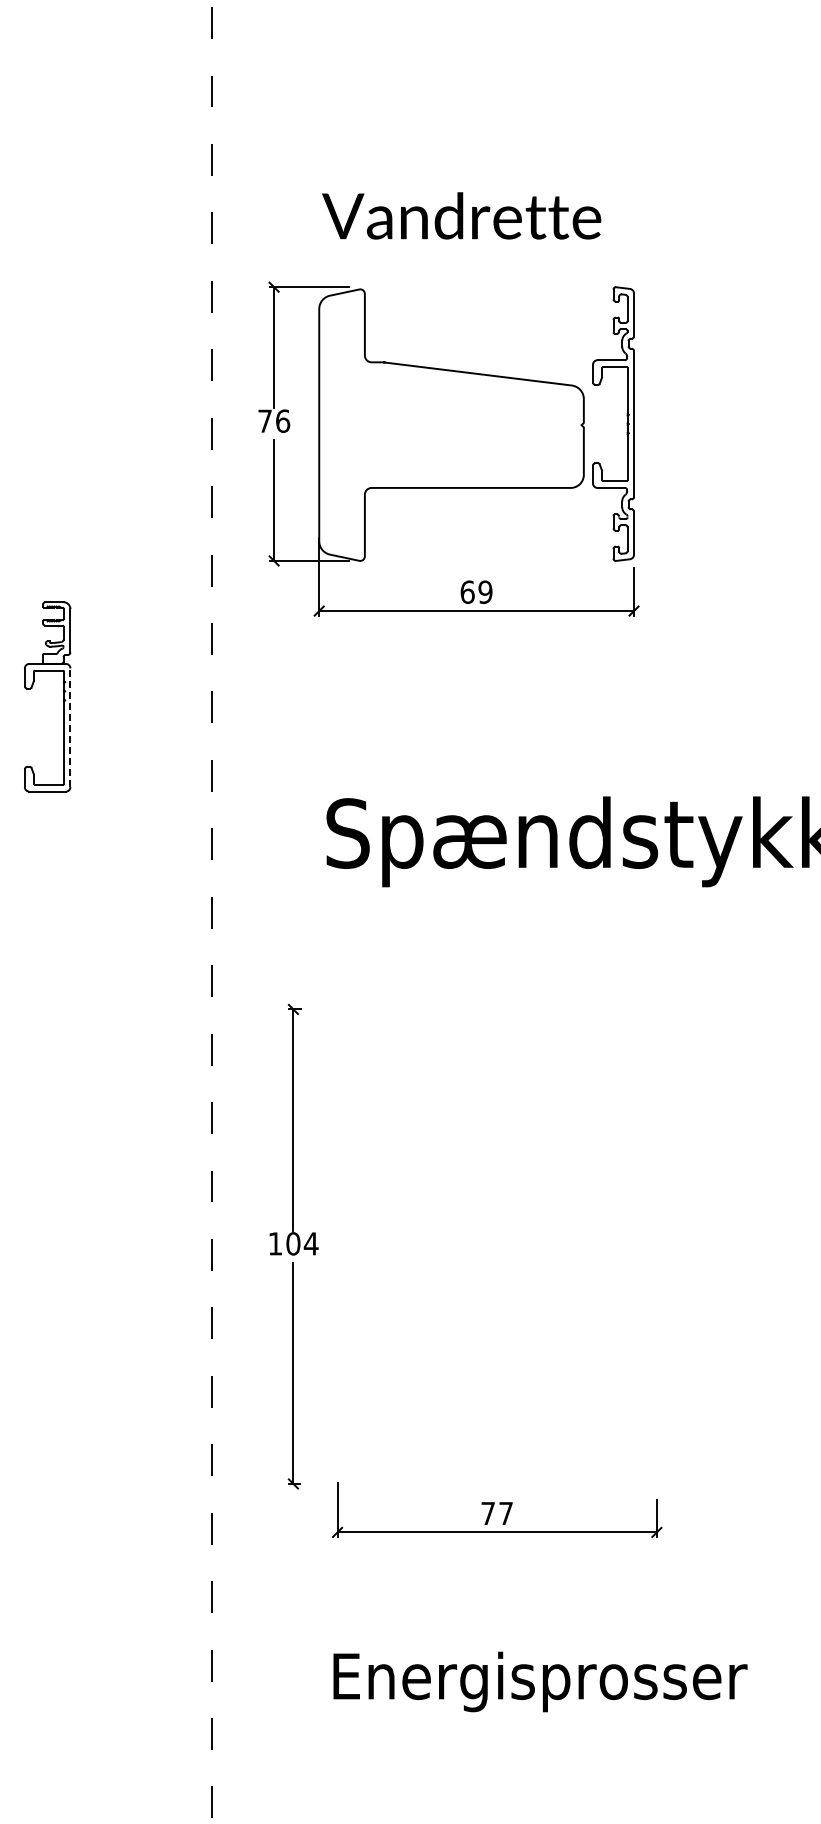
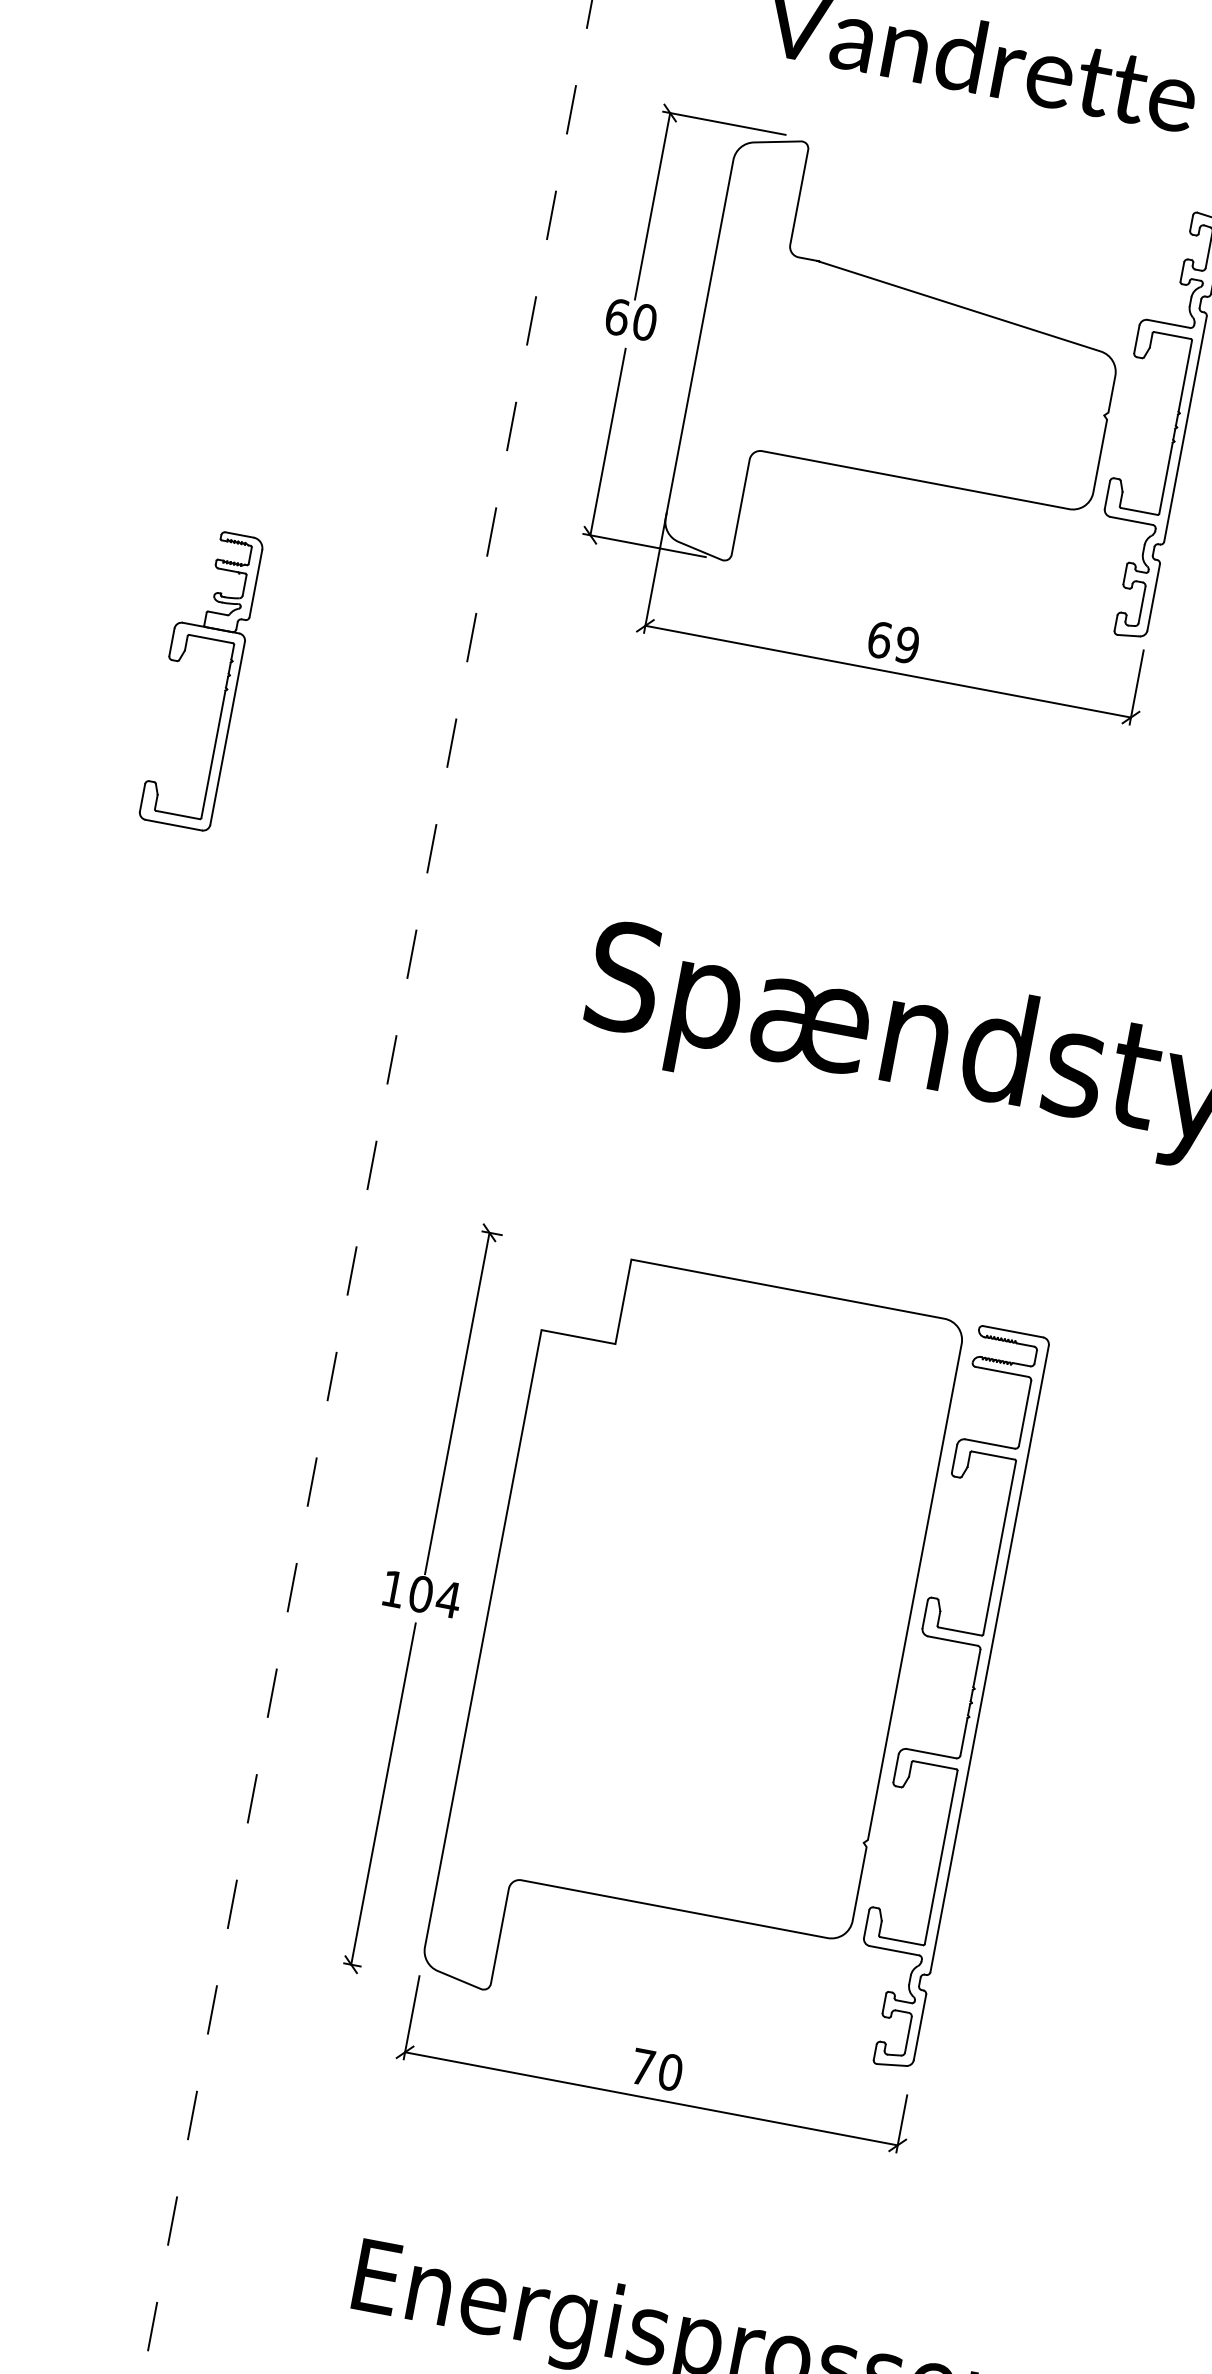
text: (274, 420) -> (631, 318), 76 -> 60
line: (70, 727) -> (227, 732), dashed -> solid
part: (496, 1246) -> (733, 1657), added
text: (506, 1513) -> (671, 2072), 77 -> 70

